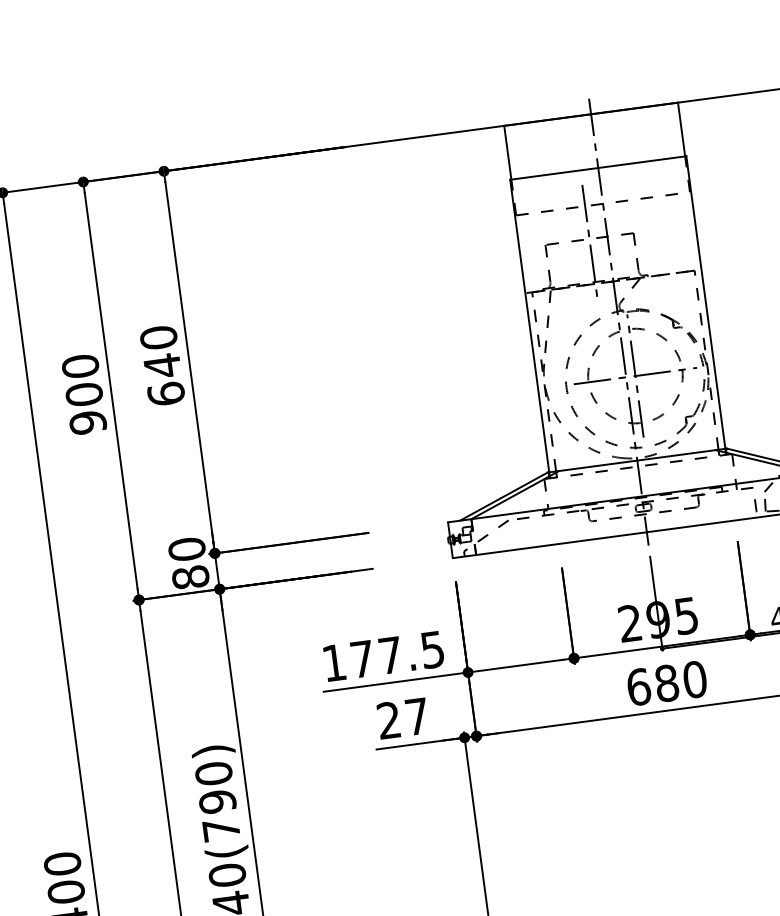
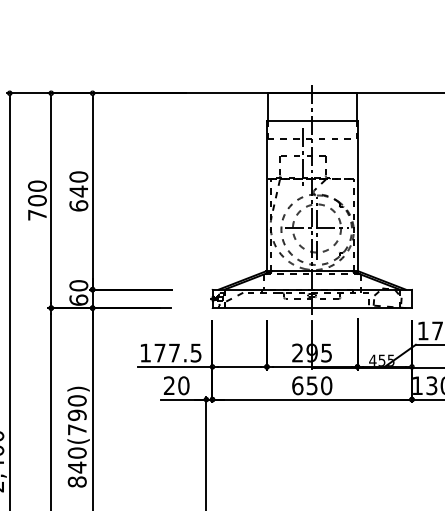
text: (88, 421) -> (37, 214), 900 -> 700
text: (189, 576) -> (78, 299), 80 -> 60
text: (665, 683) -> (311, 385), 680 -> 650
text: (416, 716) -> (183, 385), 27 -> 20

